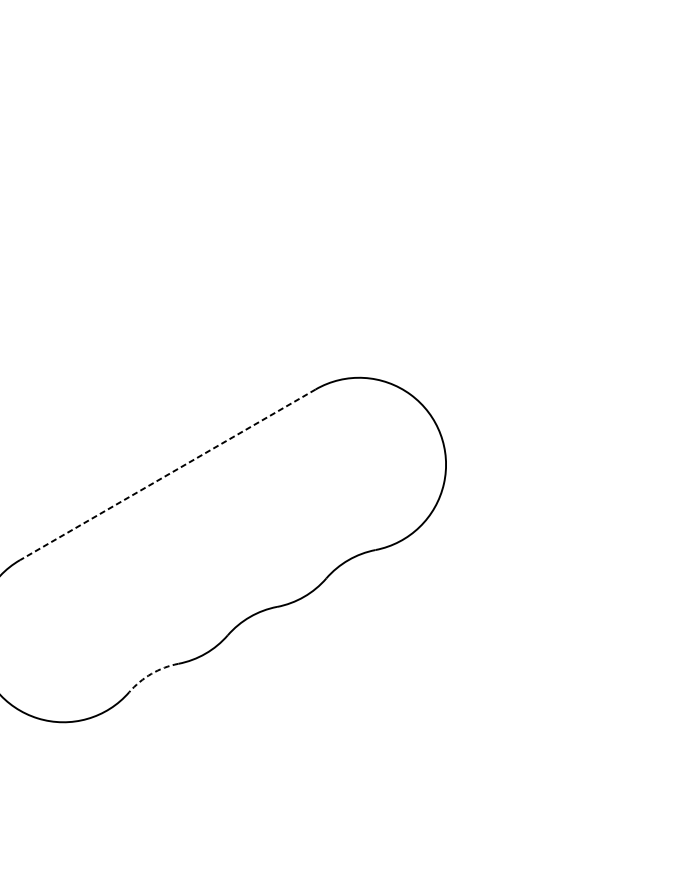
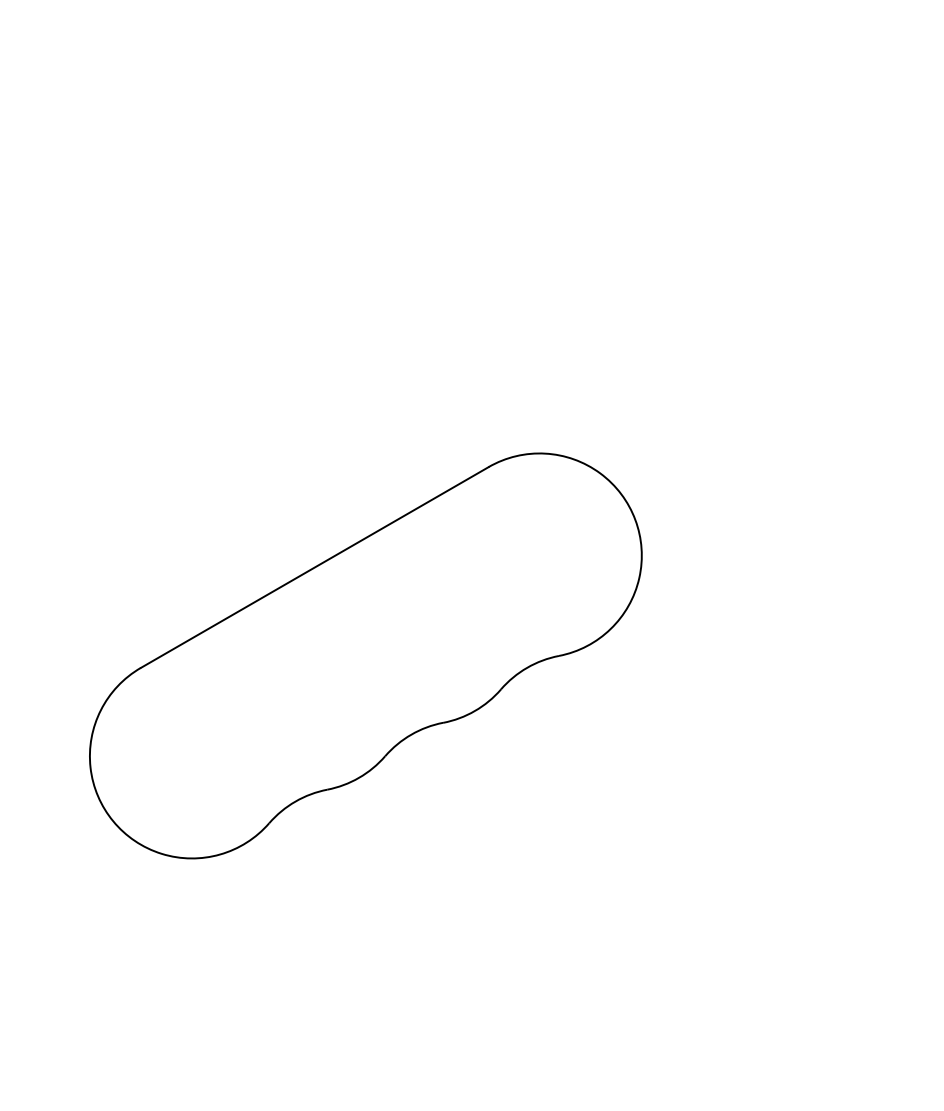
line: (167, 474) -> (314, 567), dashed -> solid
arc: (151, 673) -> (295, 801), dashed -> solid

